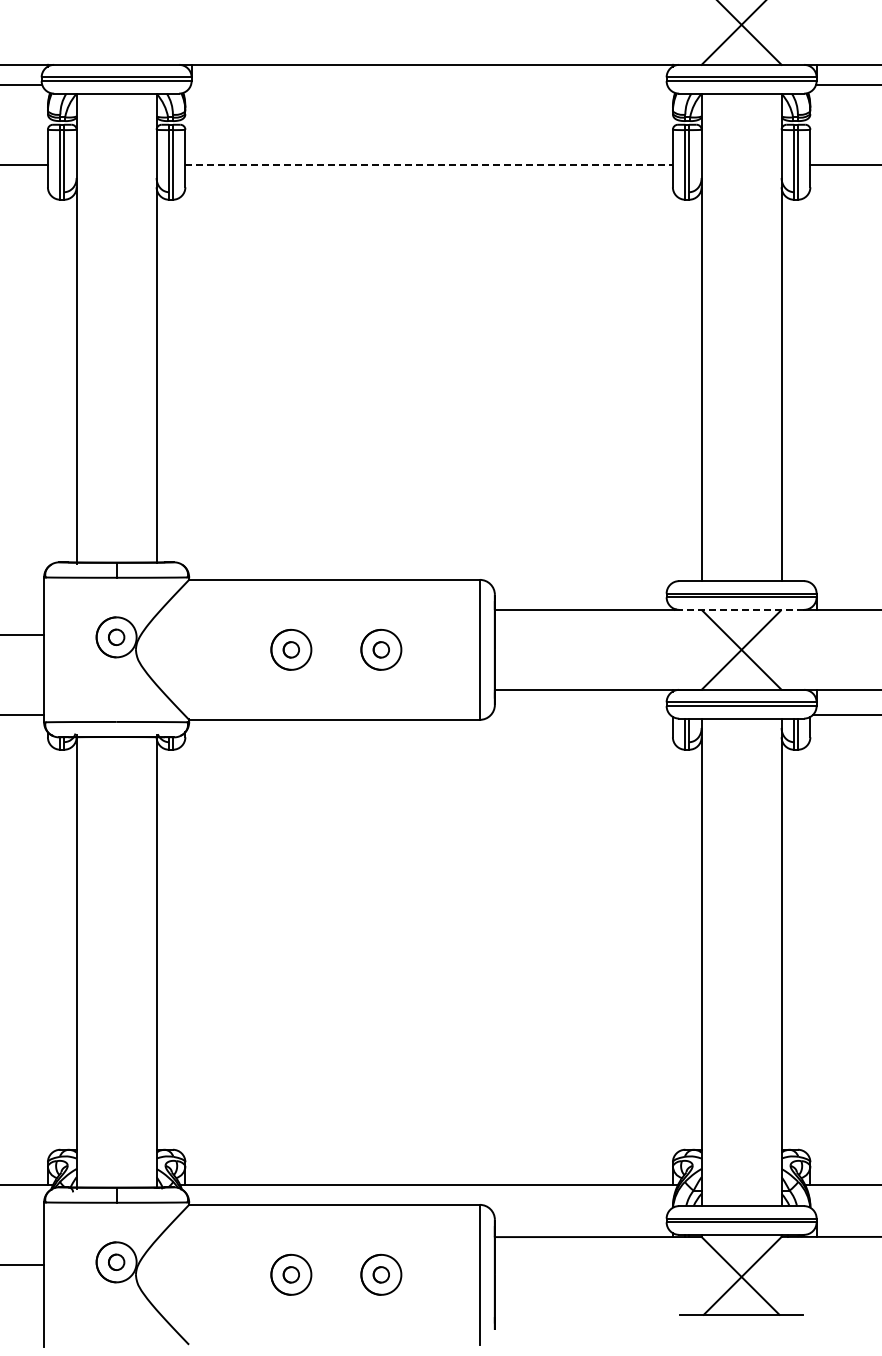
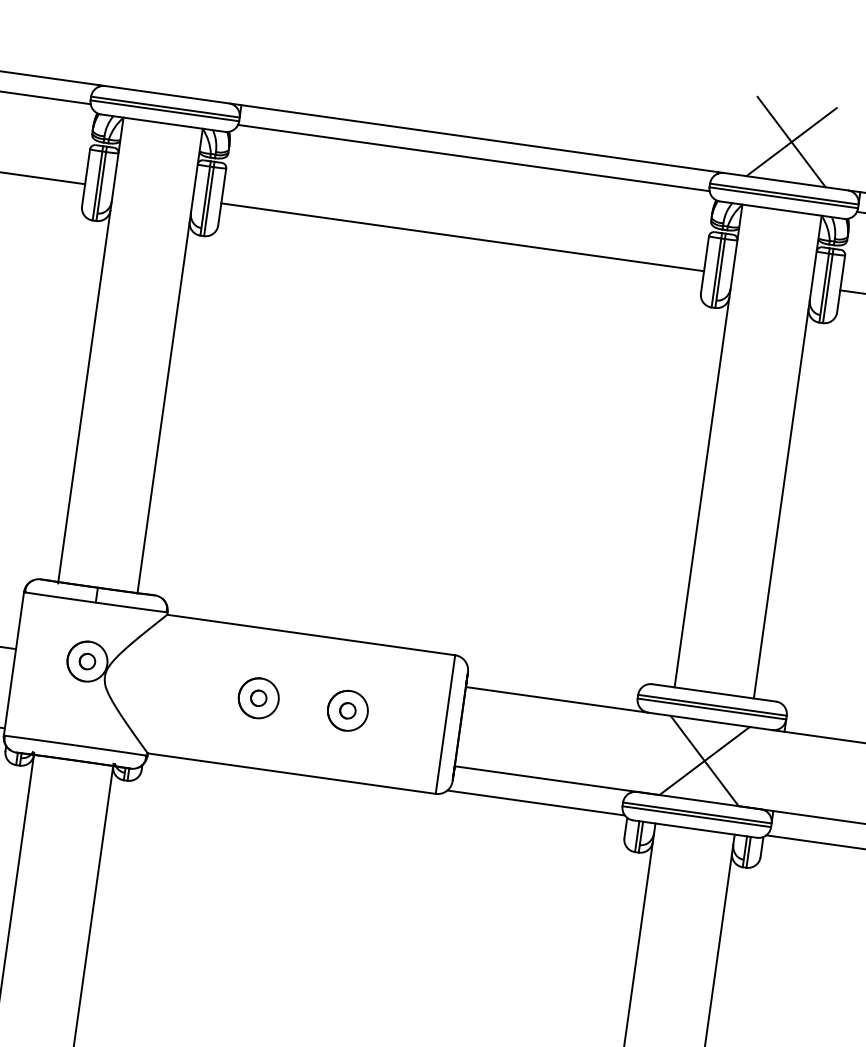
line: (429, 84) -> (474, 157), added
line: (429, 164) -> (463, 236), dashed -> solid
line: (741, 609) -> (710, 721), dashed -> solid
line: (580, 714) -> (536, 802), added

